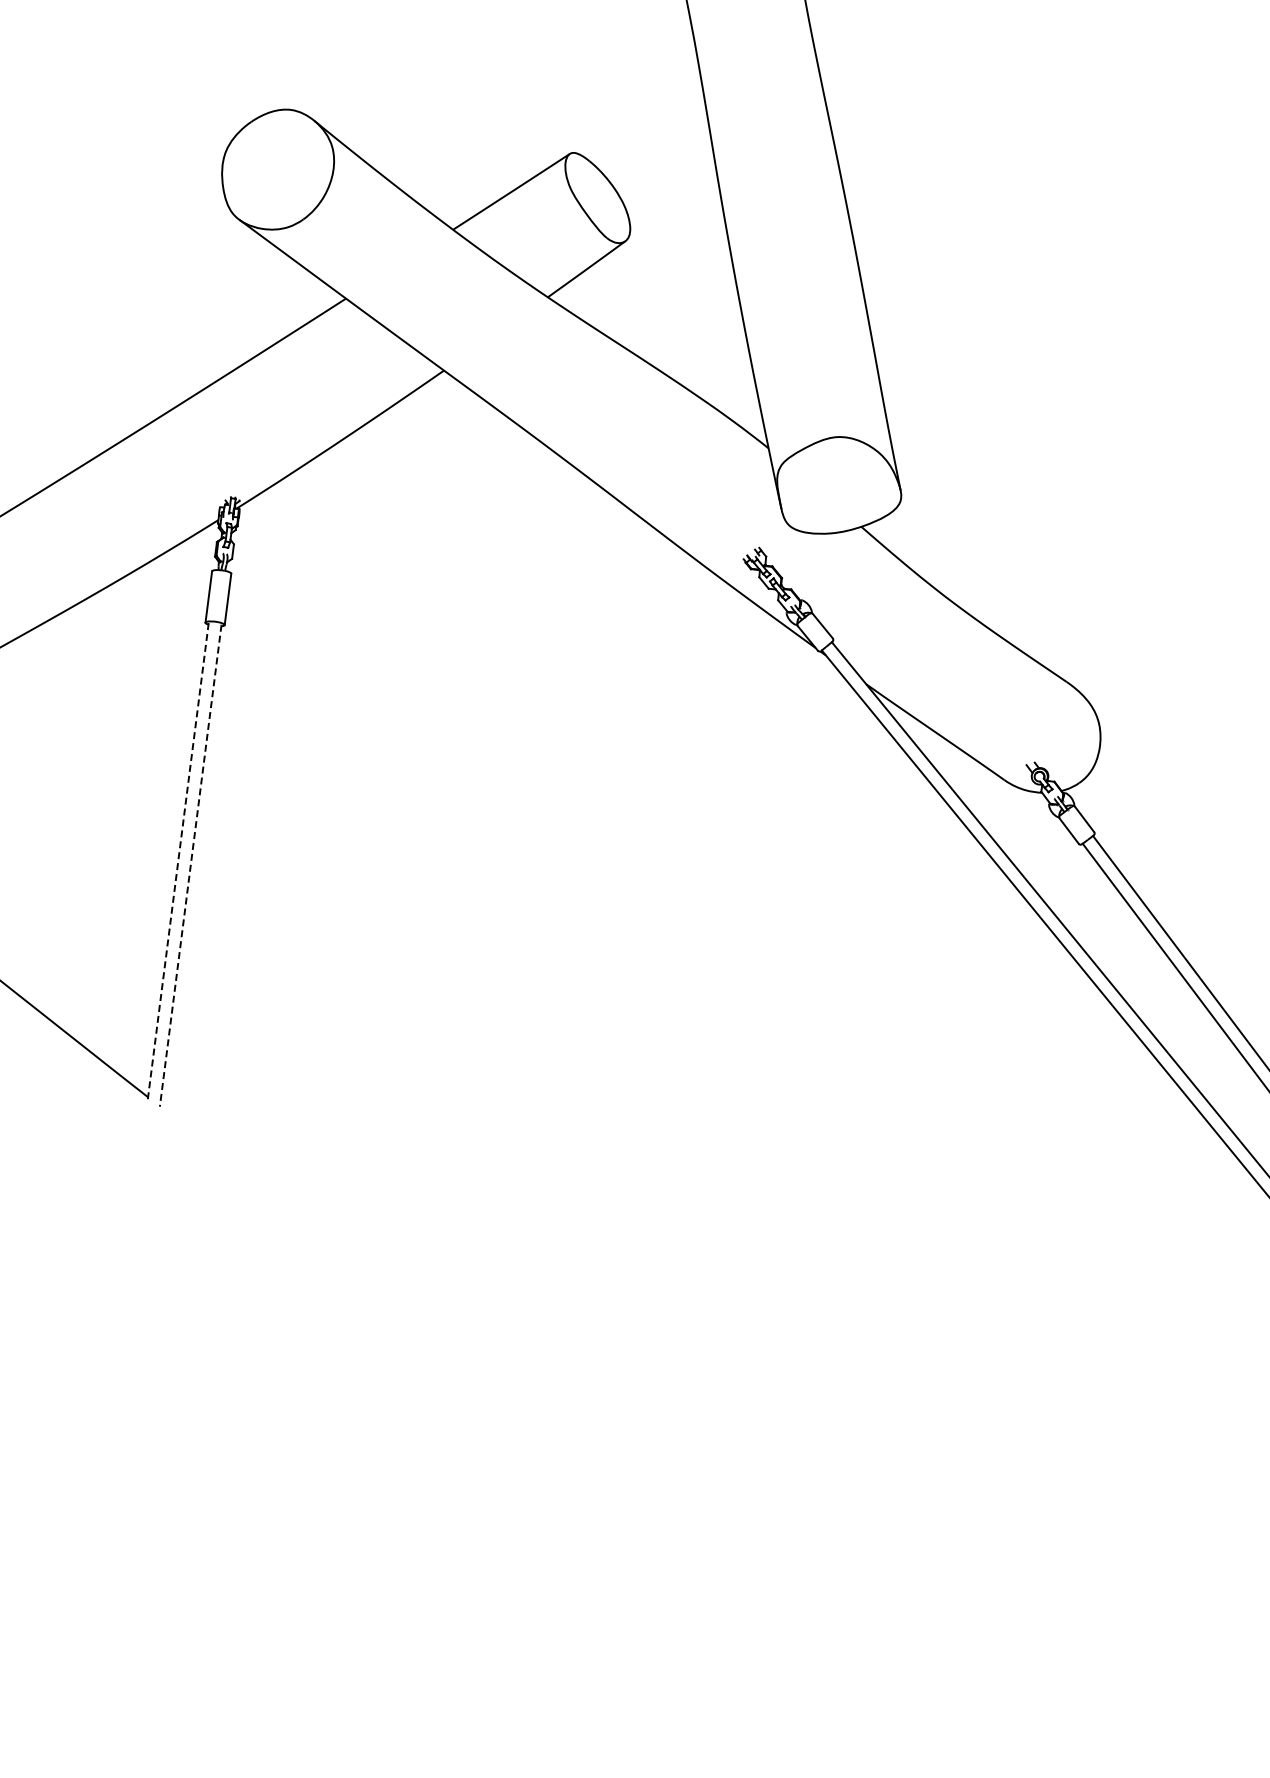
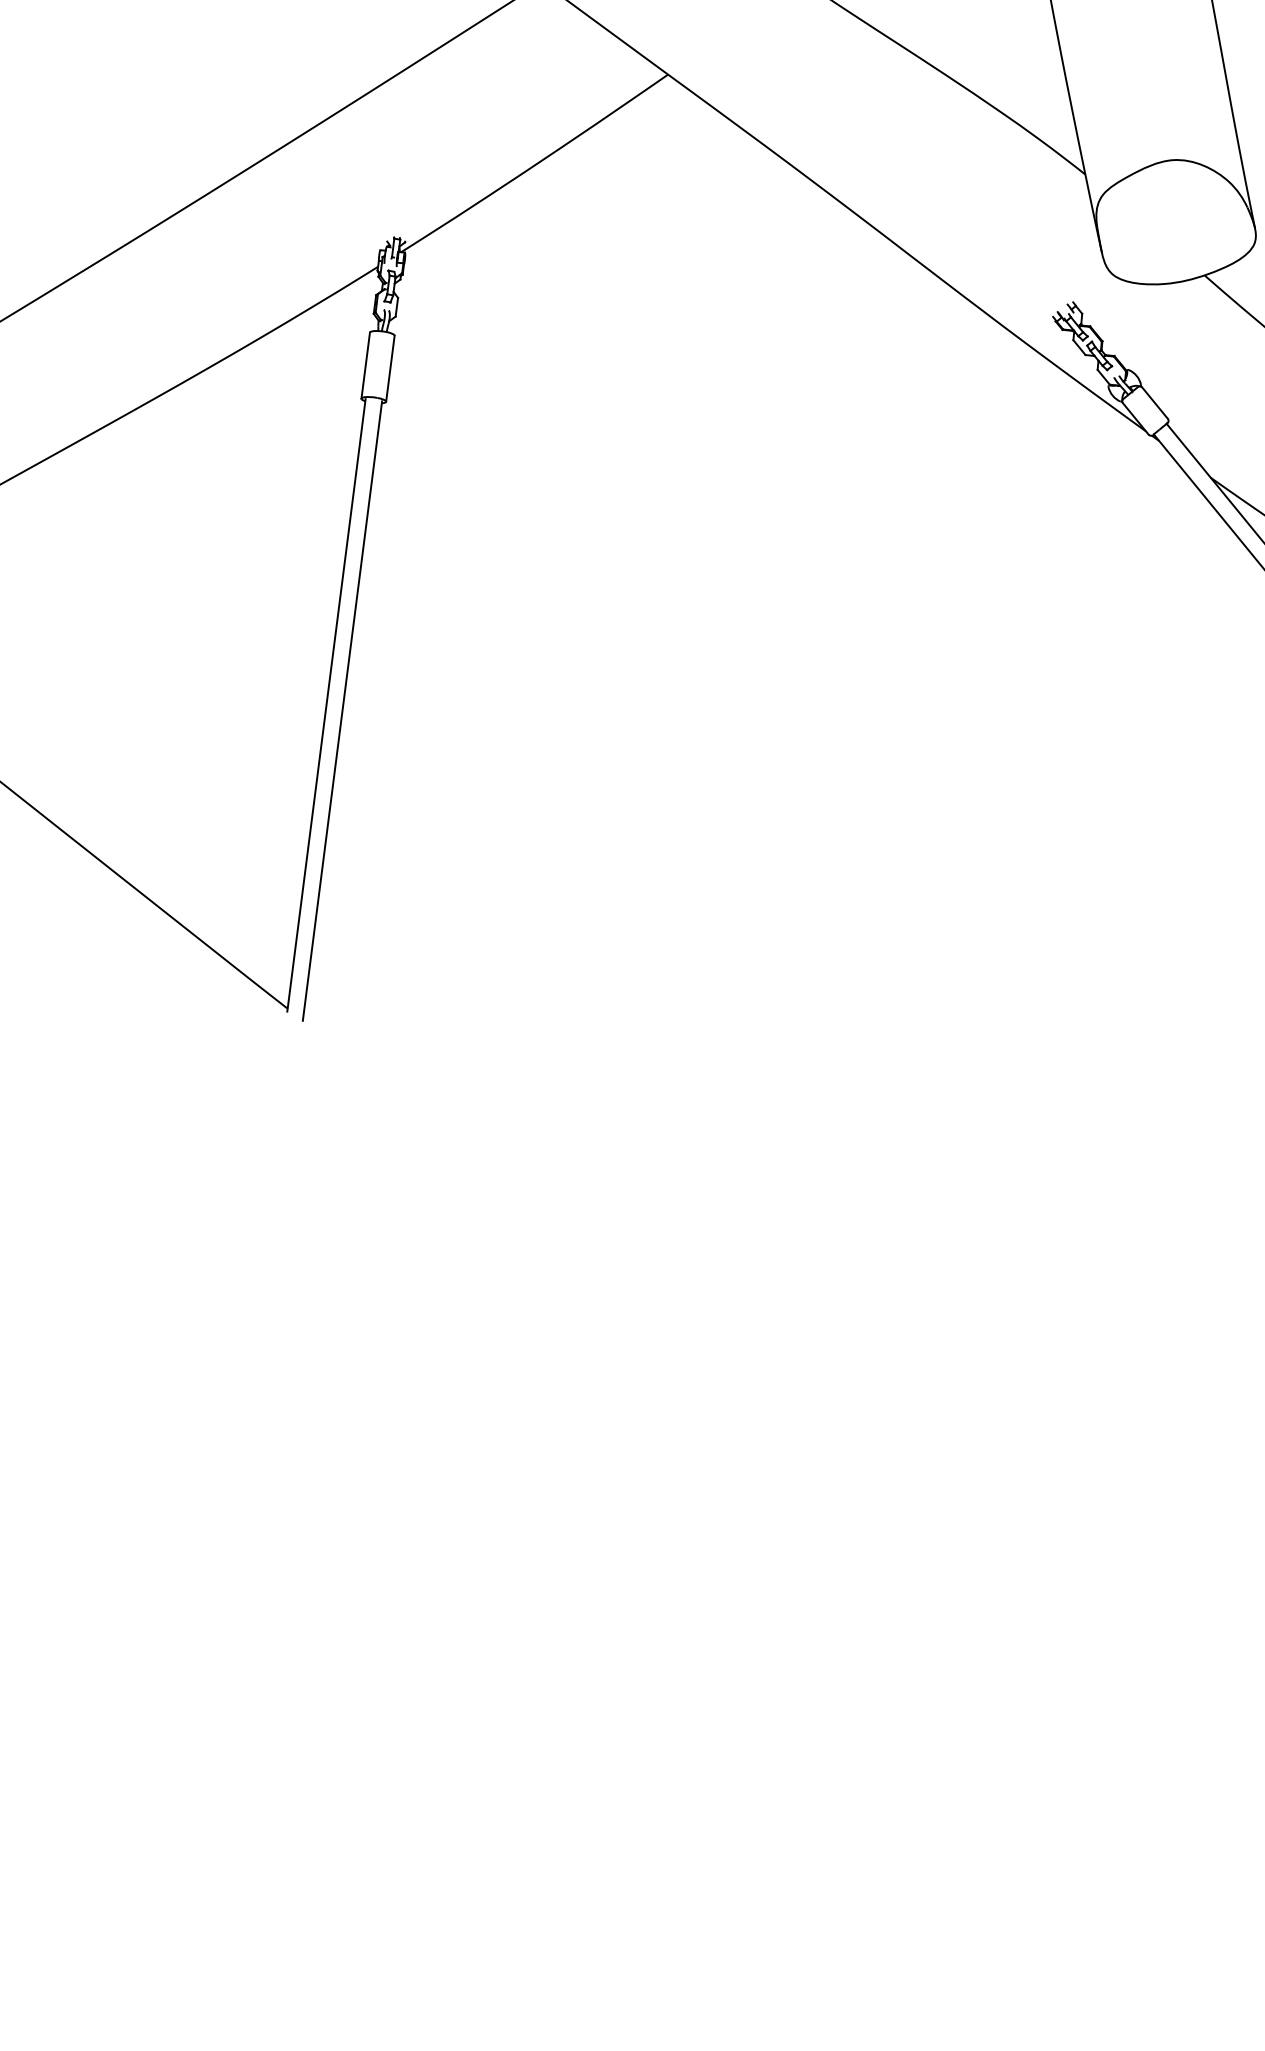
line: (178, 861) -> (326, 705), dashed -> solid
line: (190, 865) -> (342, 710), dashed -> solid

